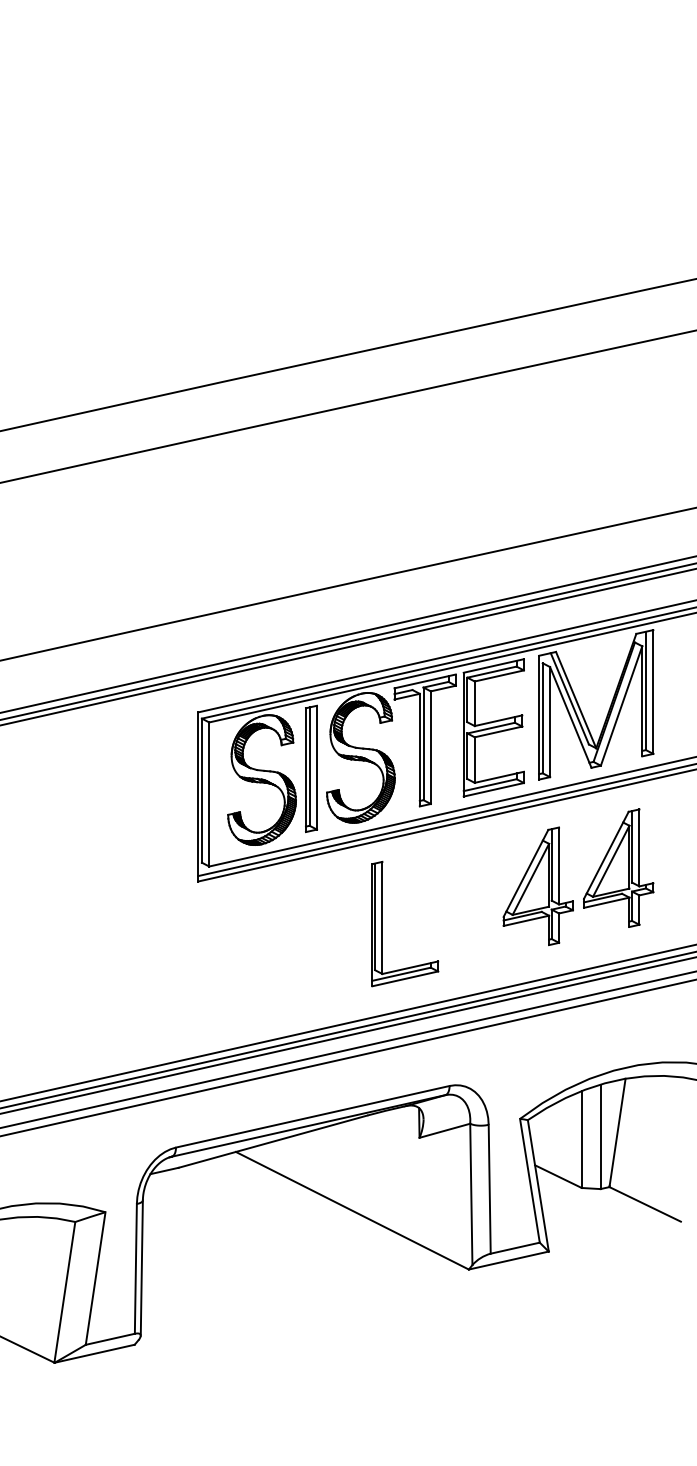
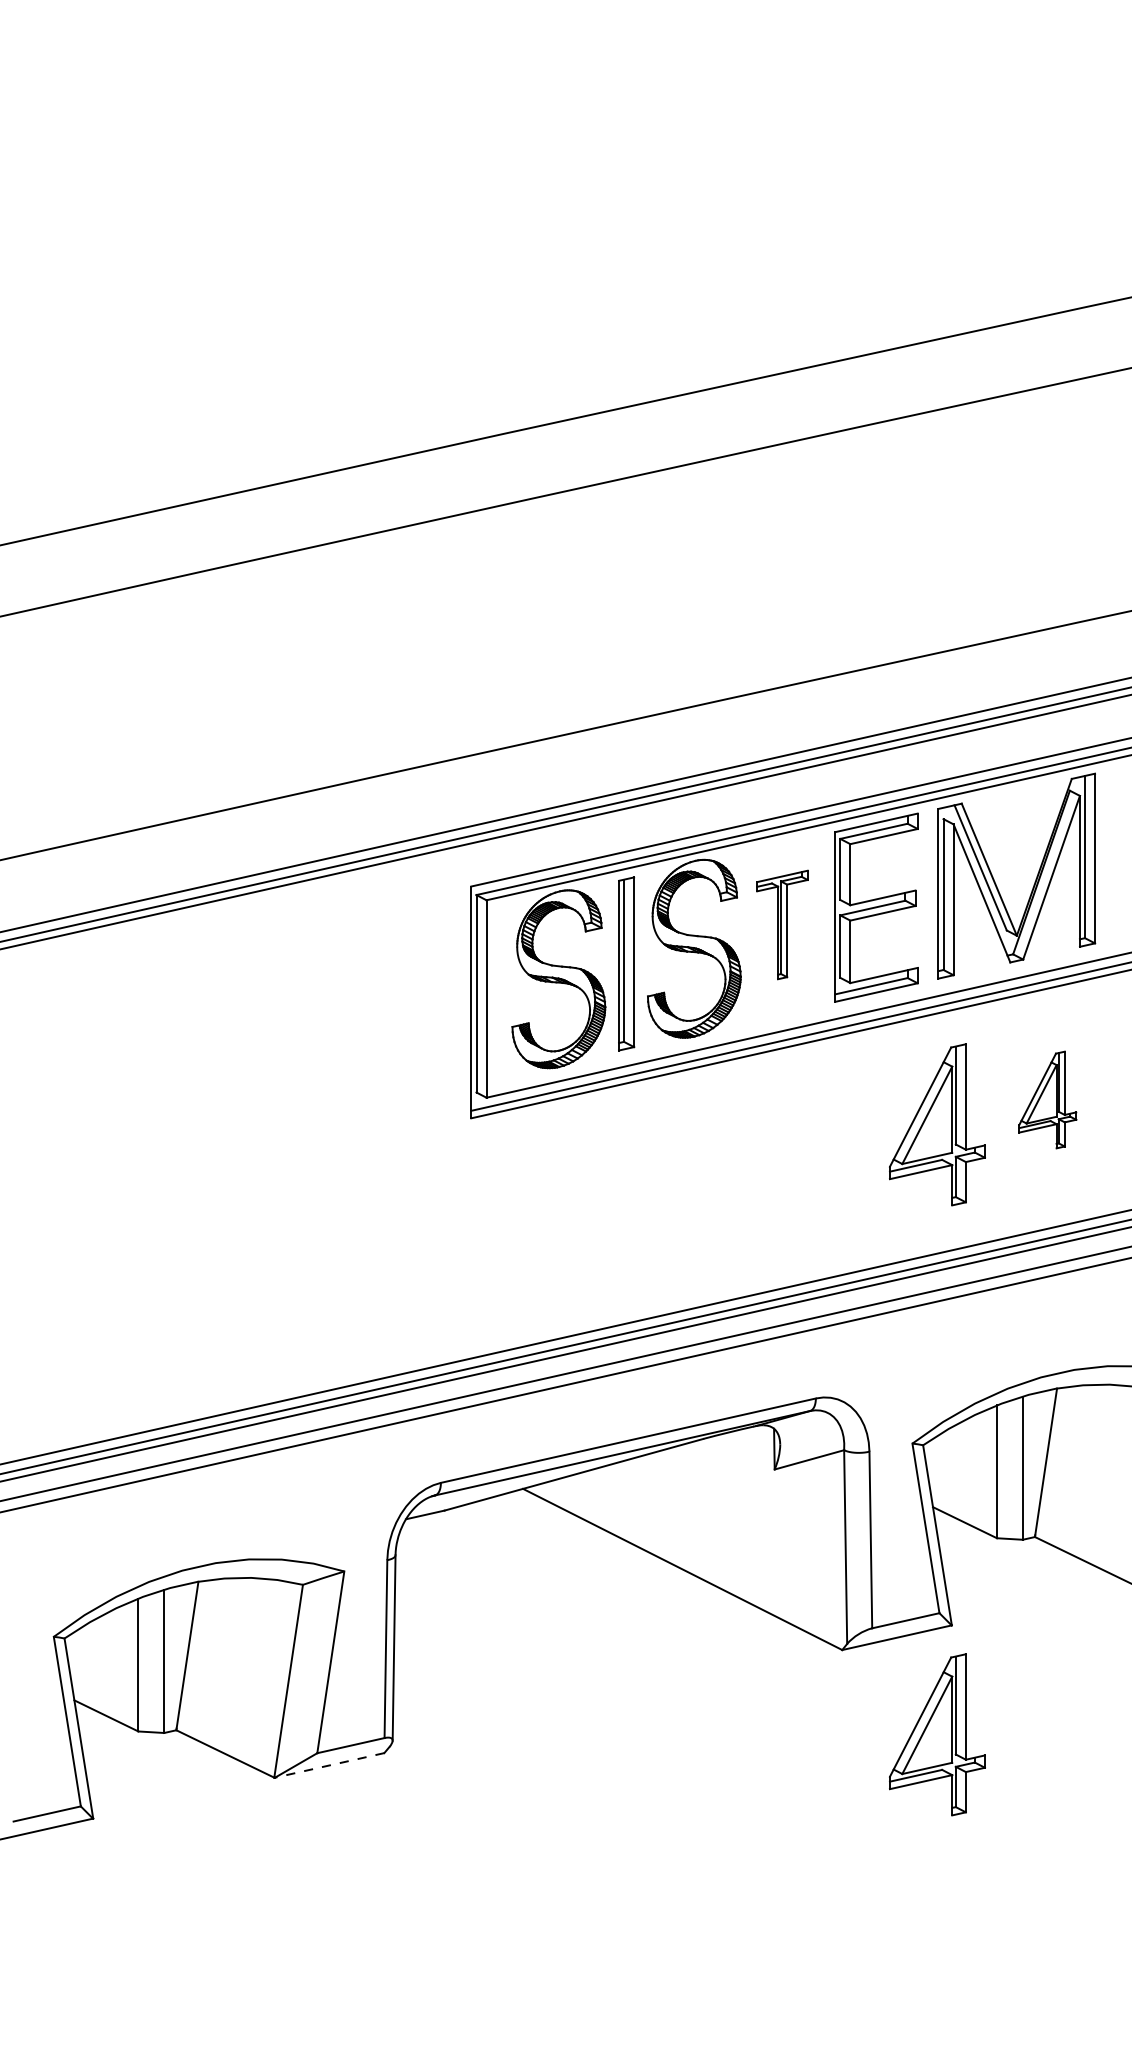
part: (425, 740) -> (782, 924), size x0.6
part: (618, 867) -> (1047, 1099), size x0.6
part: (382, 924) -> (724, 1176), removed
part: (538, 1331) -> (937, 1734), added
line: (94, 1353) -> (329, 1765), solid -> dashed

